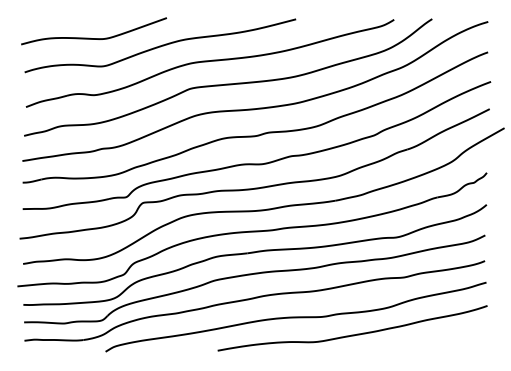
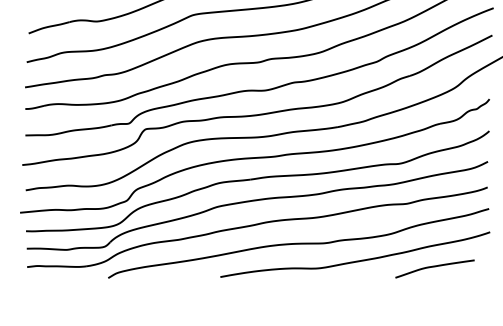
curve: (431, 341) -> (434, 267), added

